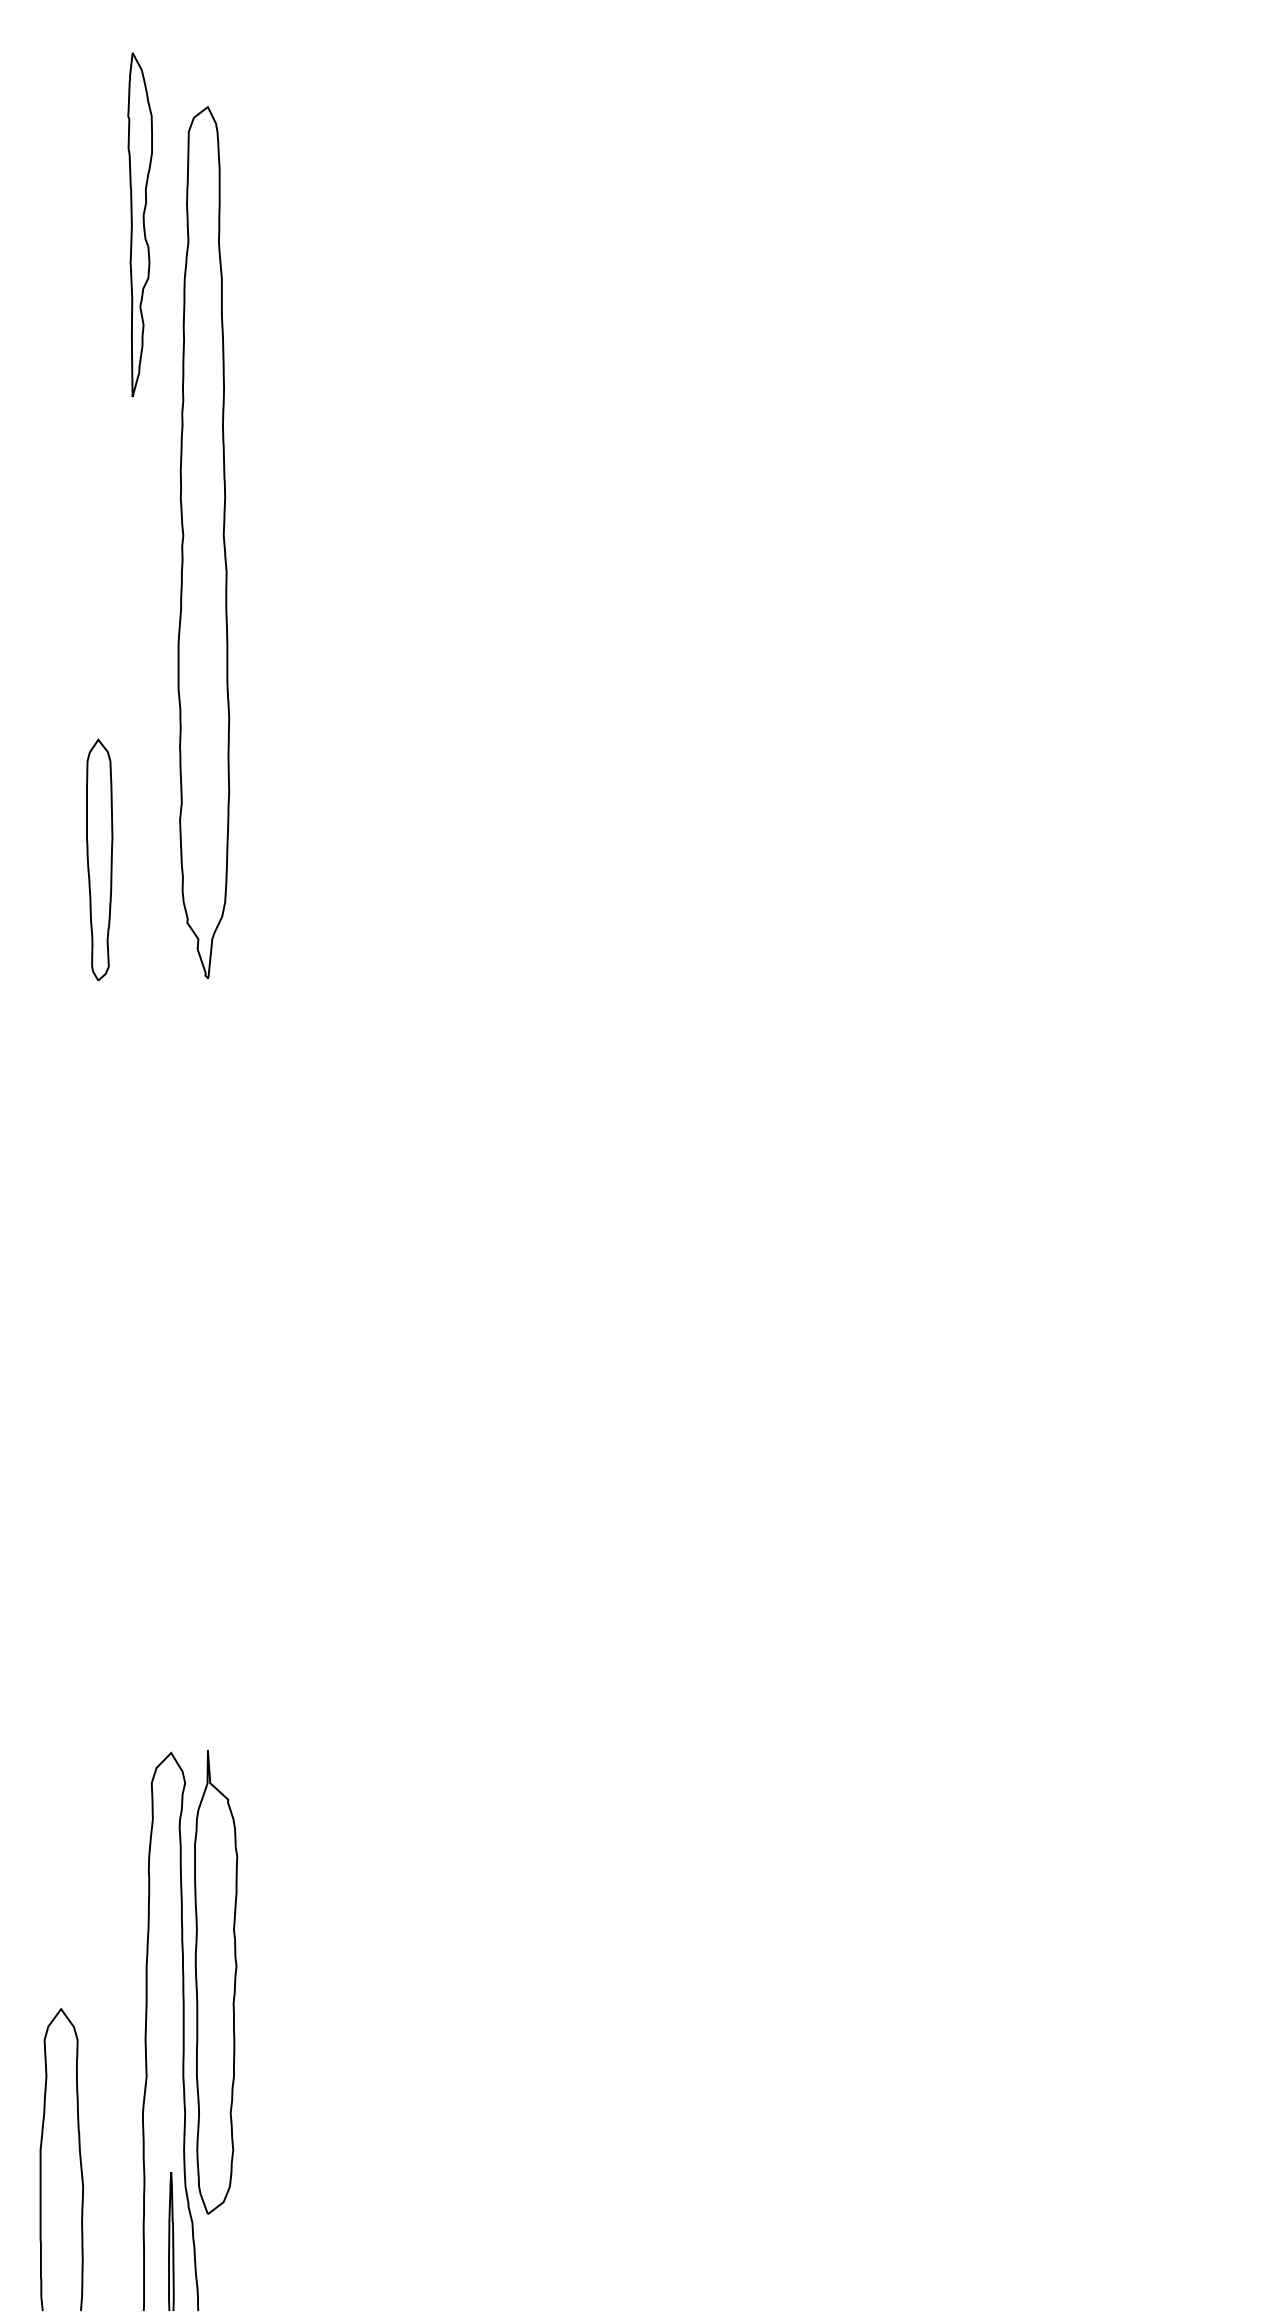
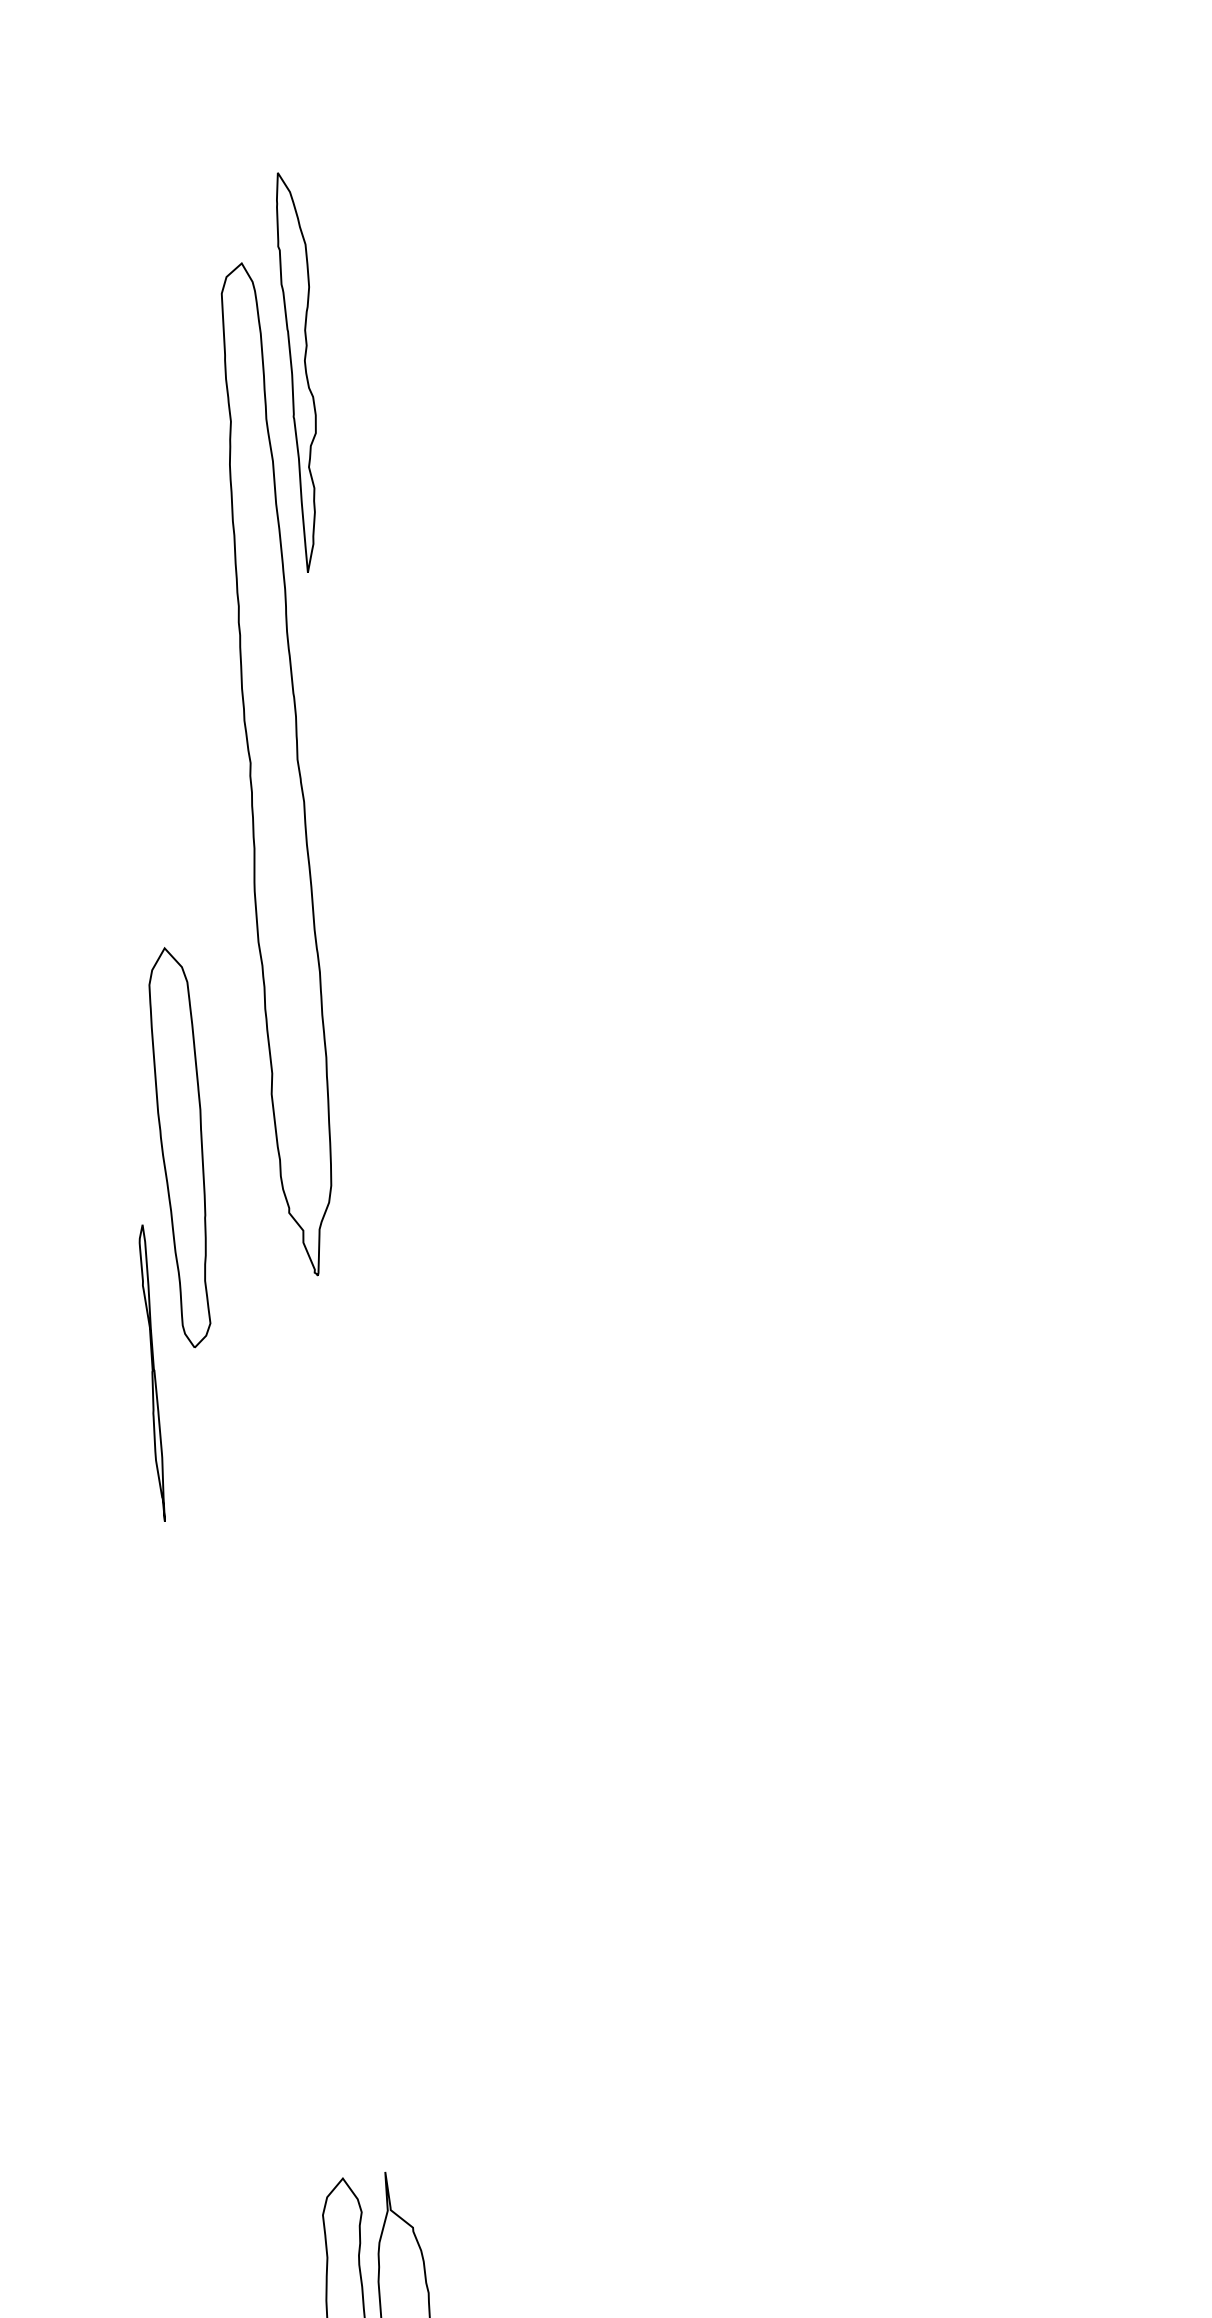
part: (139, 224) -> (300, 371), moved
part: (99, 859) -> (181, 1146), size x1.43
part: (59, 1051) -> (151, 1373), added

